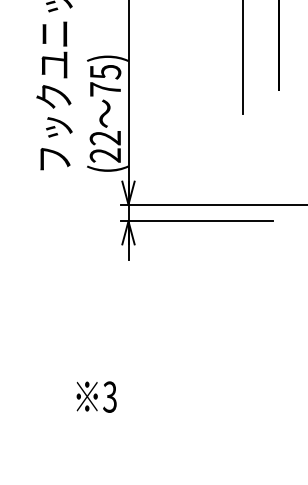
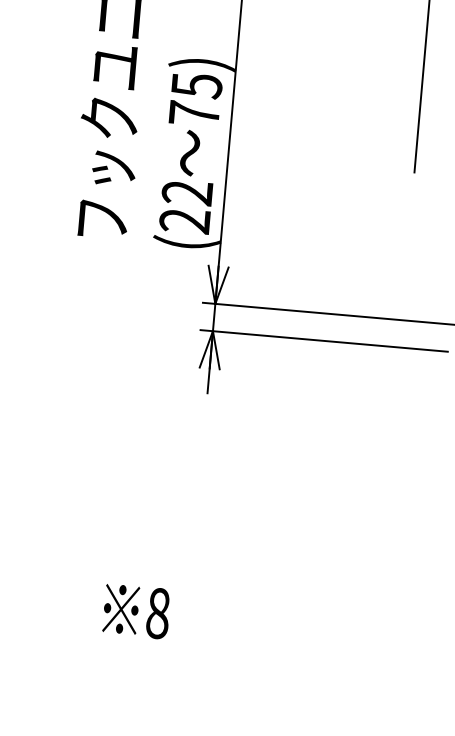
text: (109, 396) -> (157, 612), 3 -> 8

